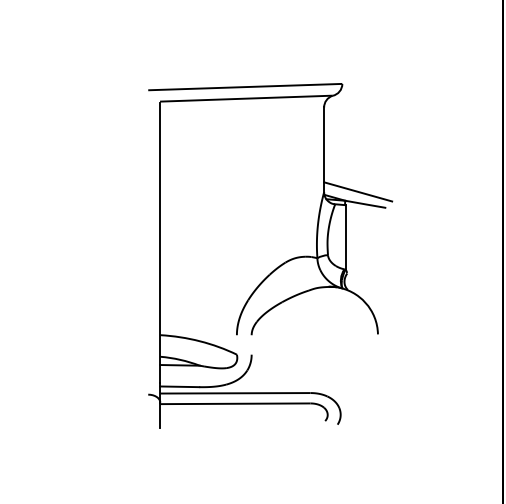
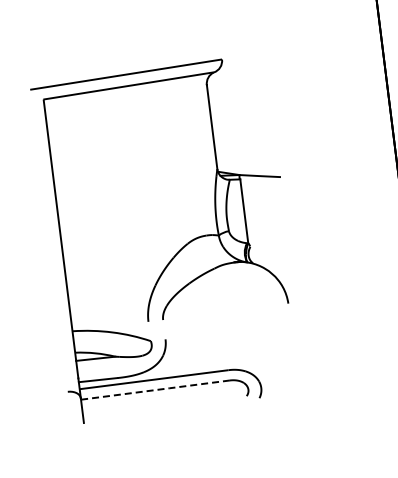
line: (358, 191) -> (251, 164), removed
line: (235, 403) -> (155, 389), solid -> dashed

